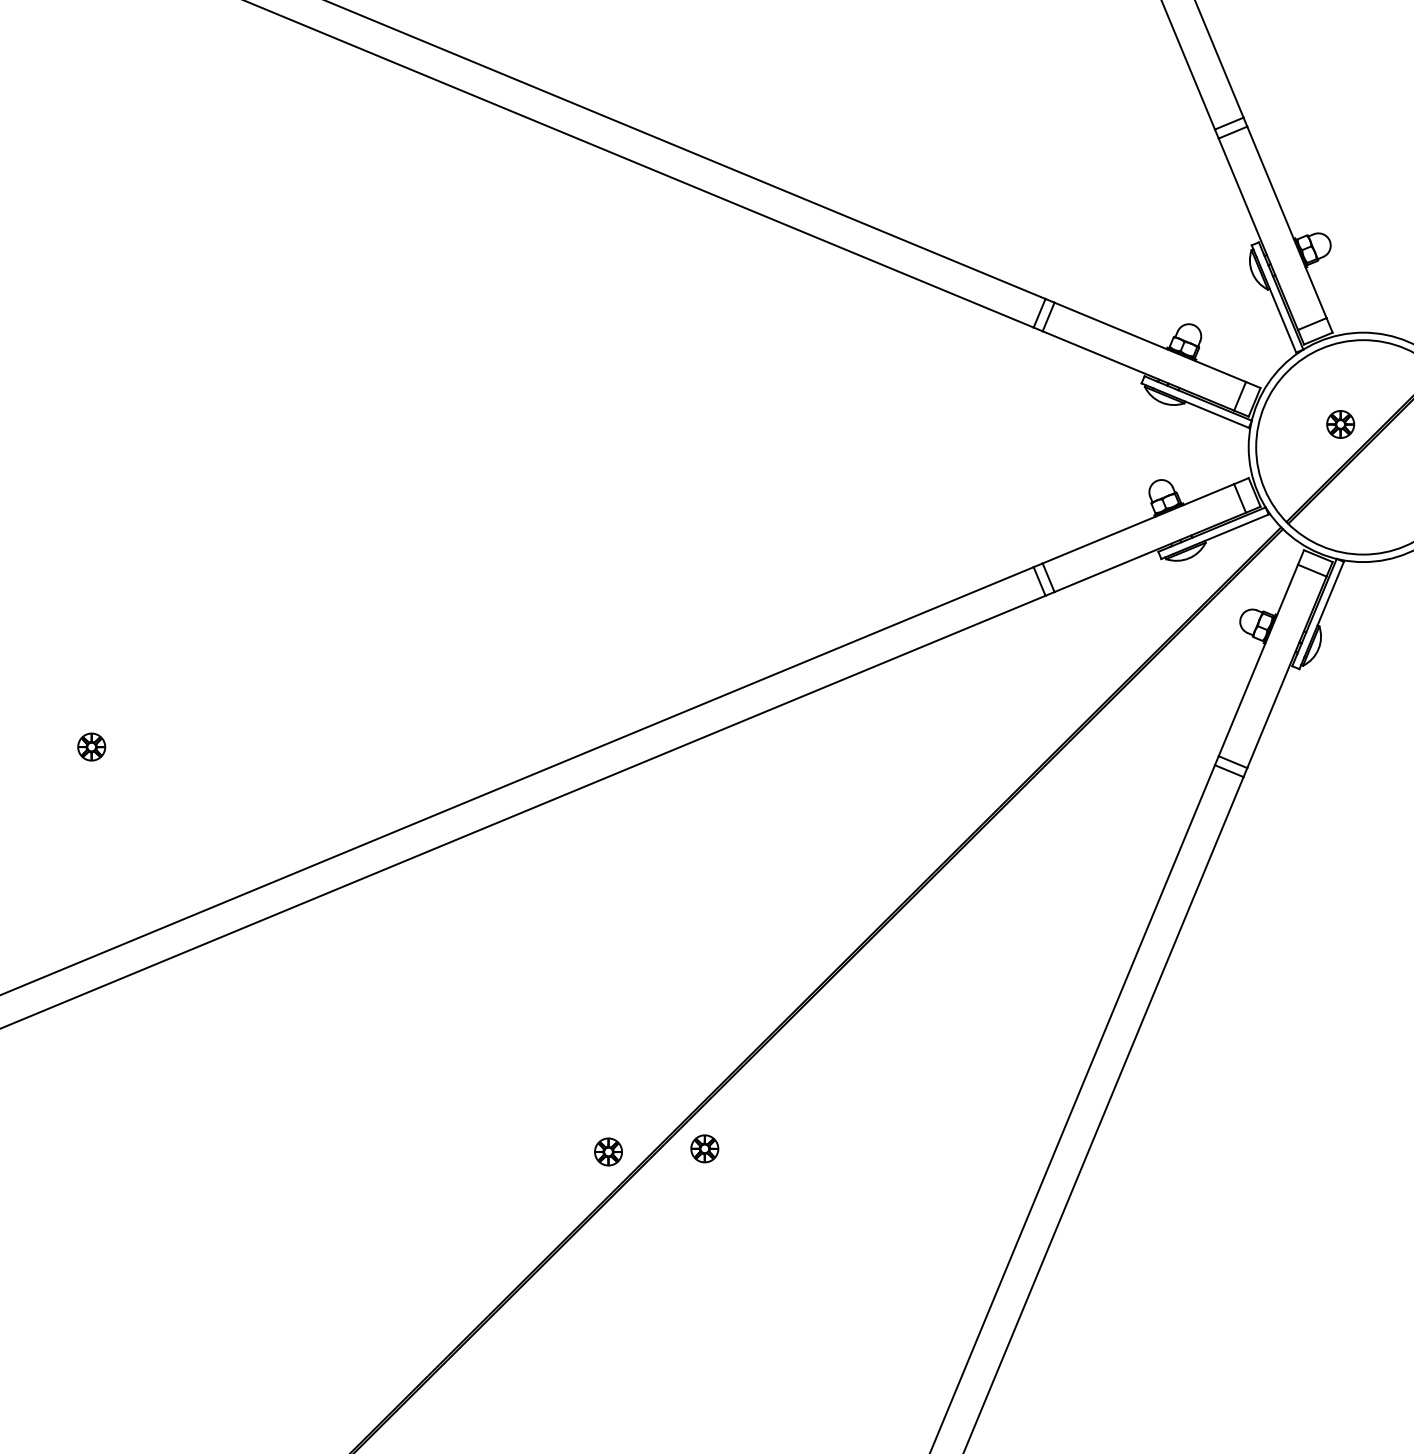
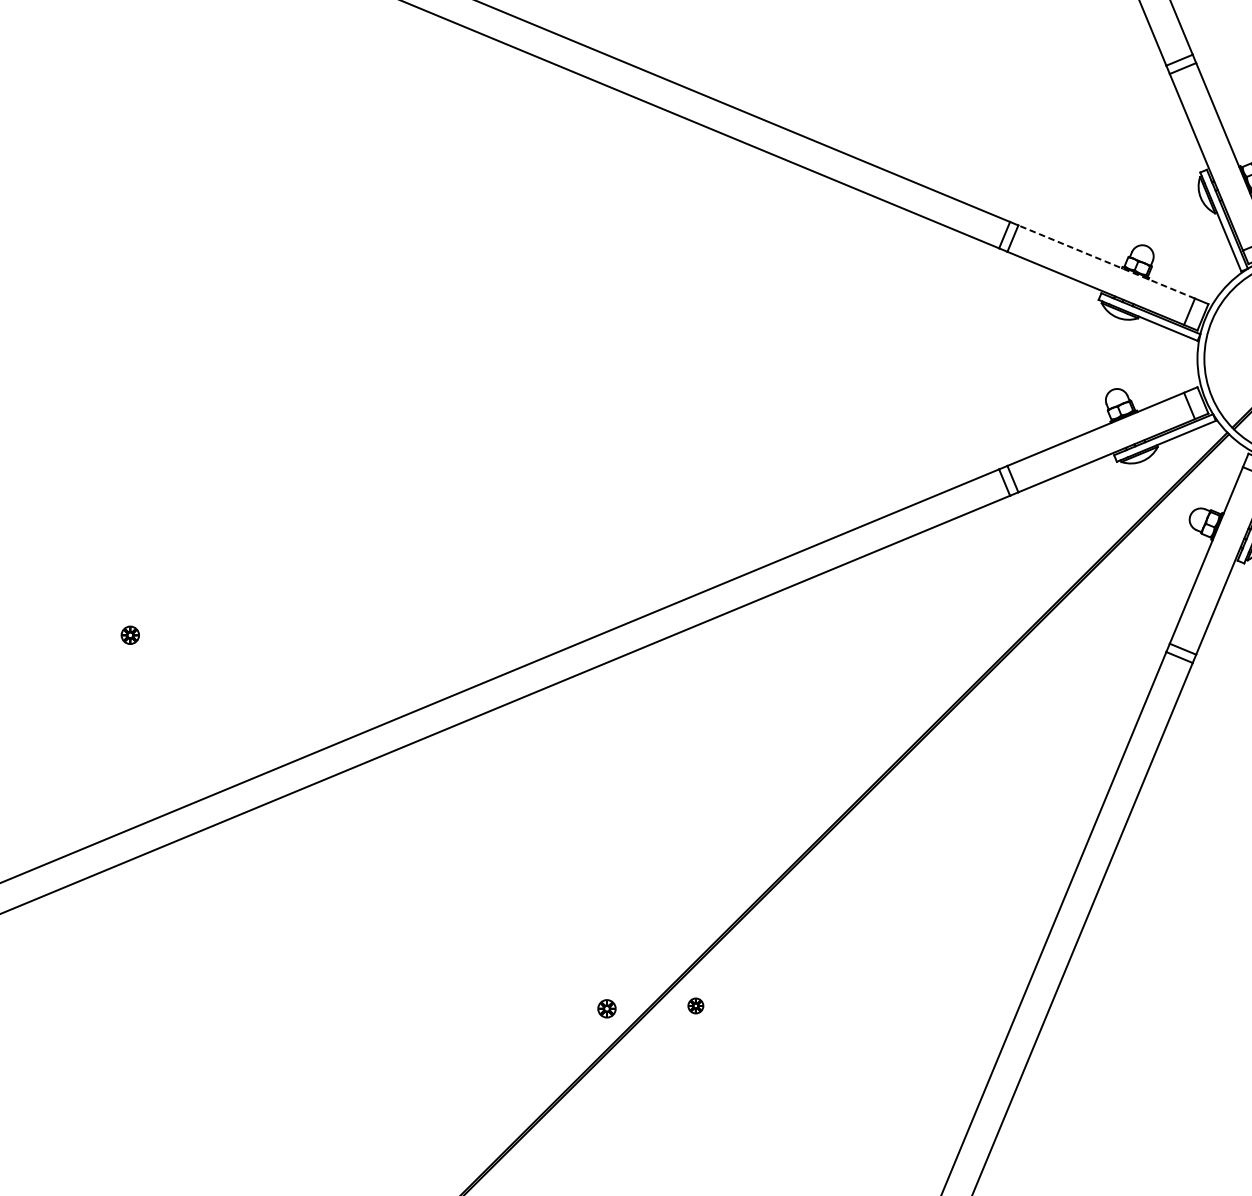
line: (1150, 342) -> (1106, 262), solid -> dashed
part: (91, 746) -> (130, 634), size x0.7
part: (704, 1148) -> (695, 1005), size x0.6
part: (608, 1151) -> (606, 1008), size x0.7

